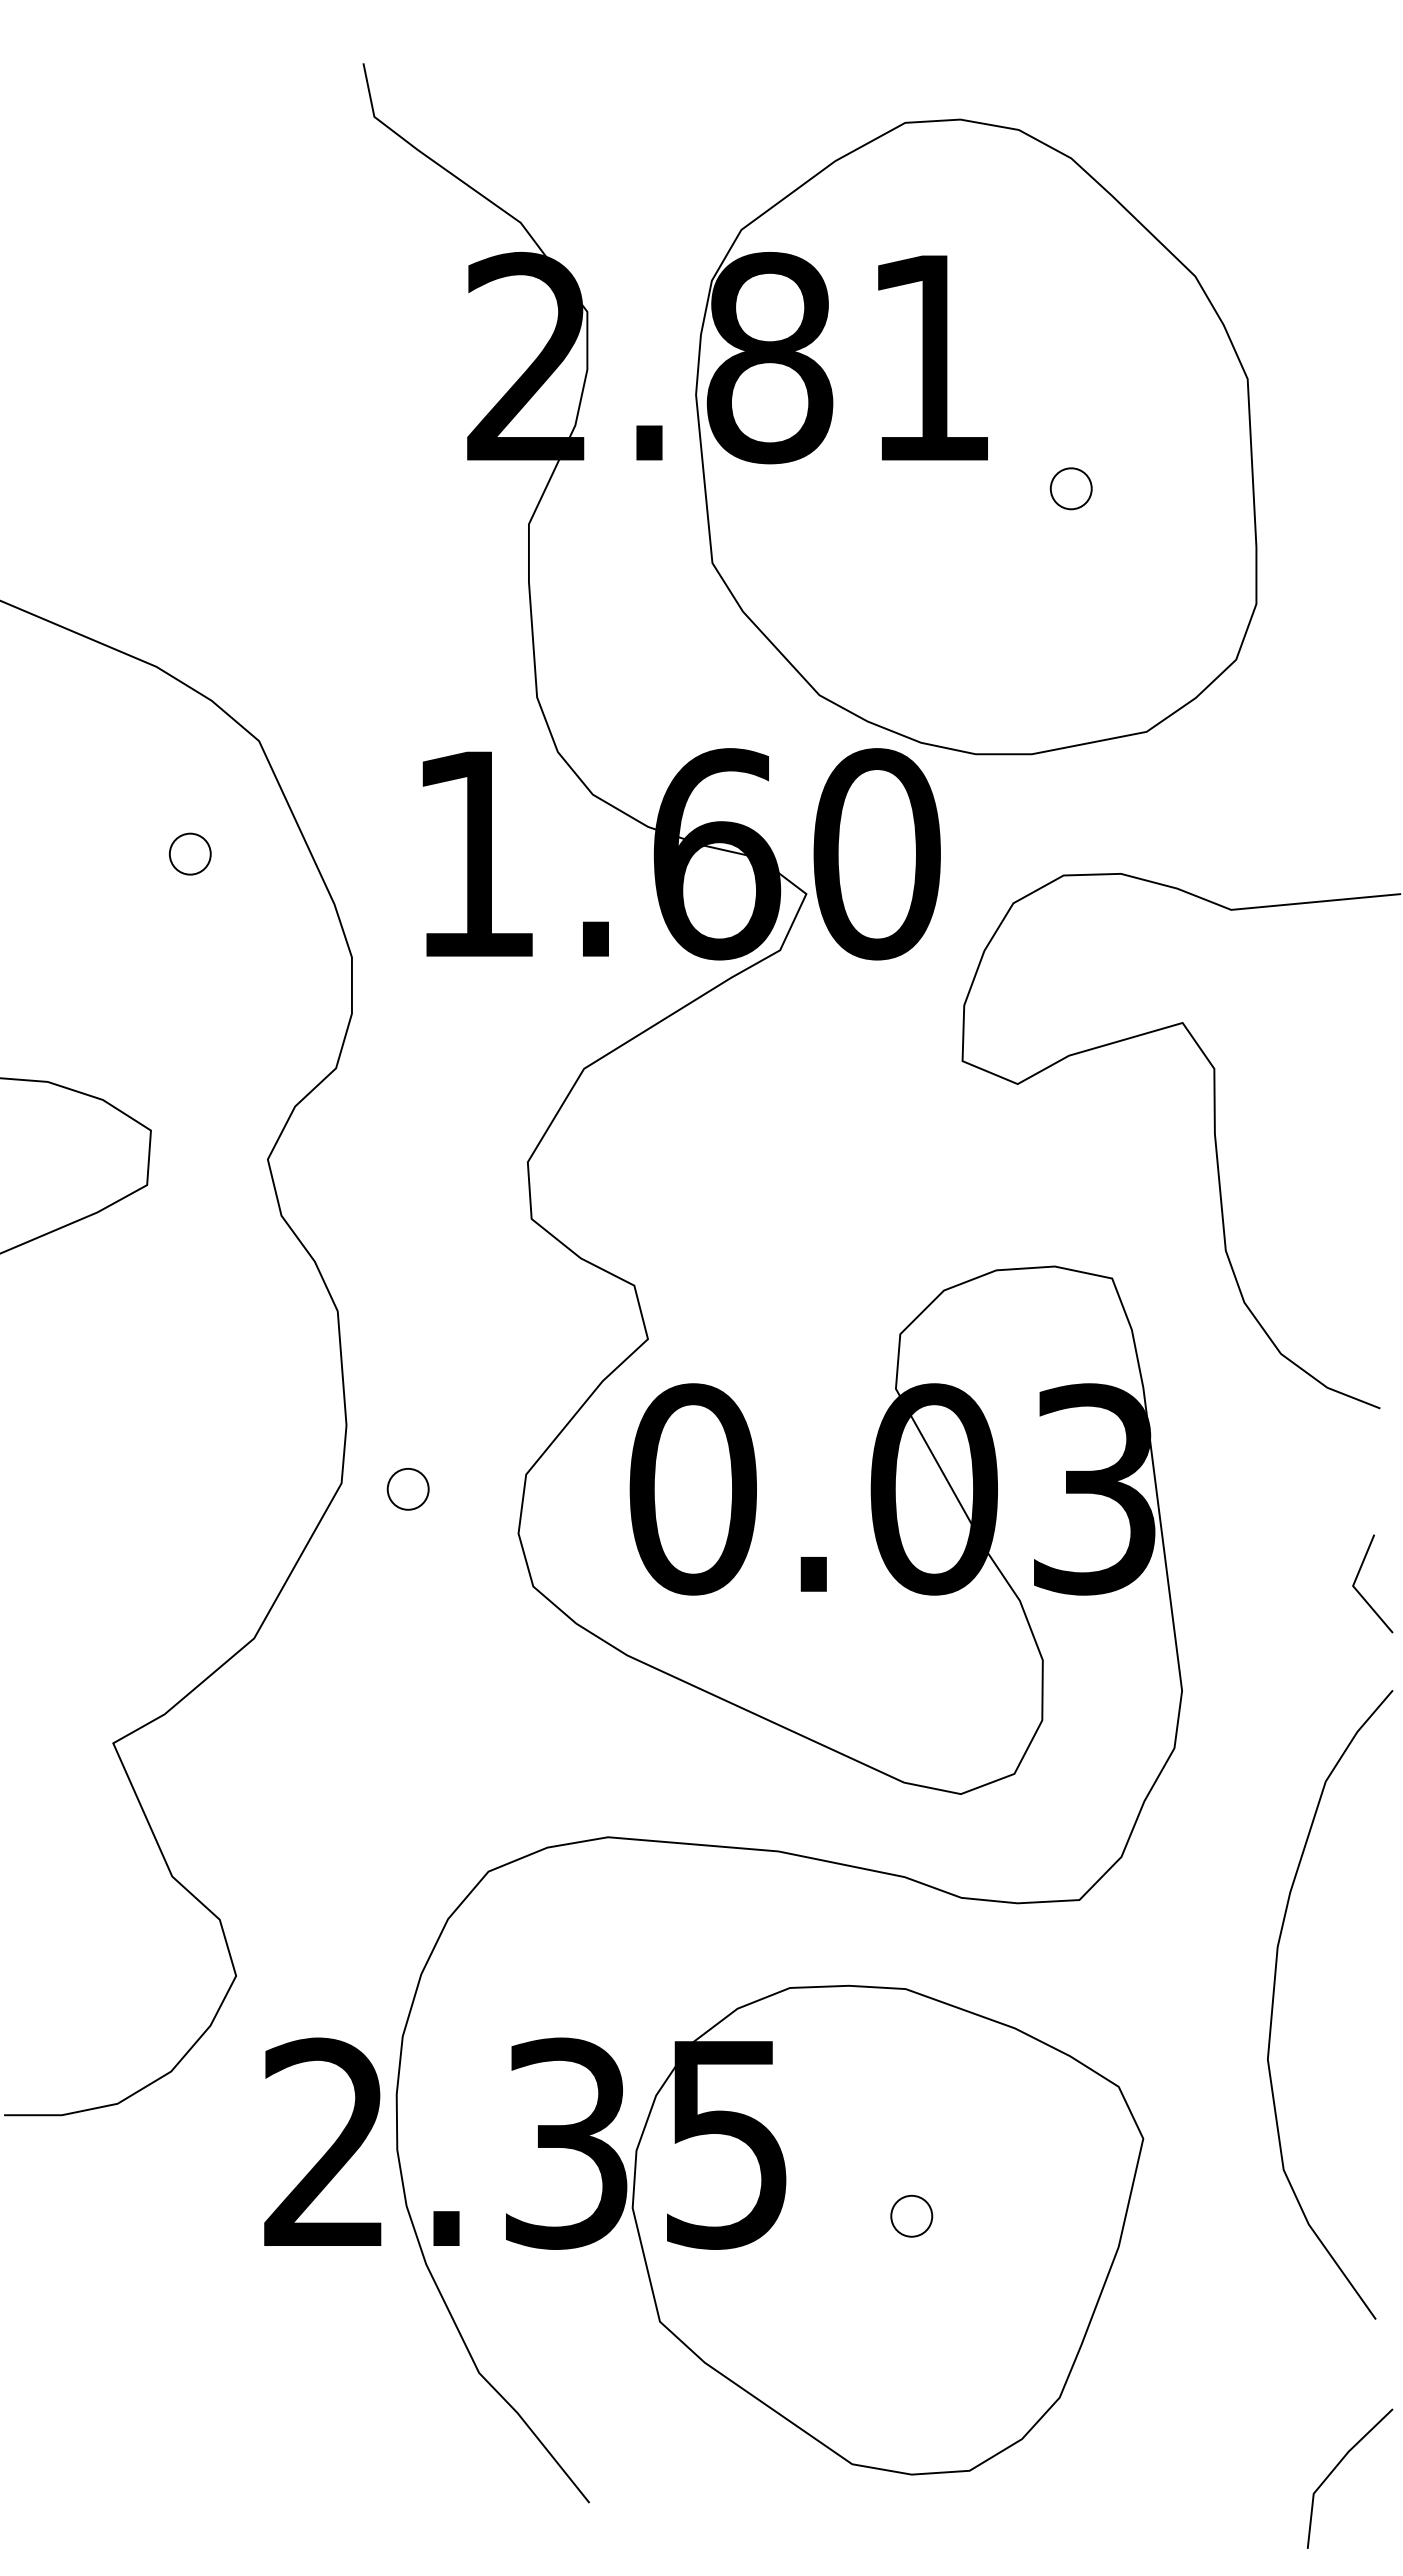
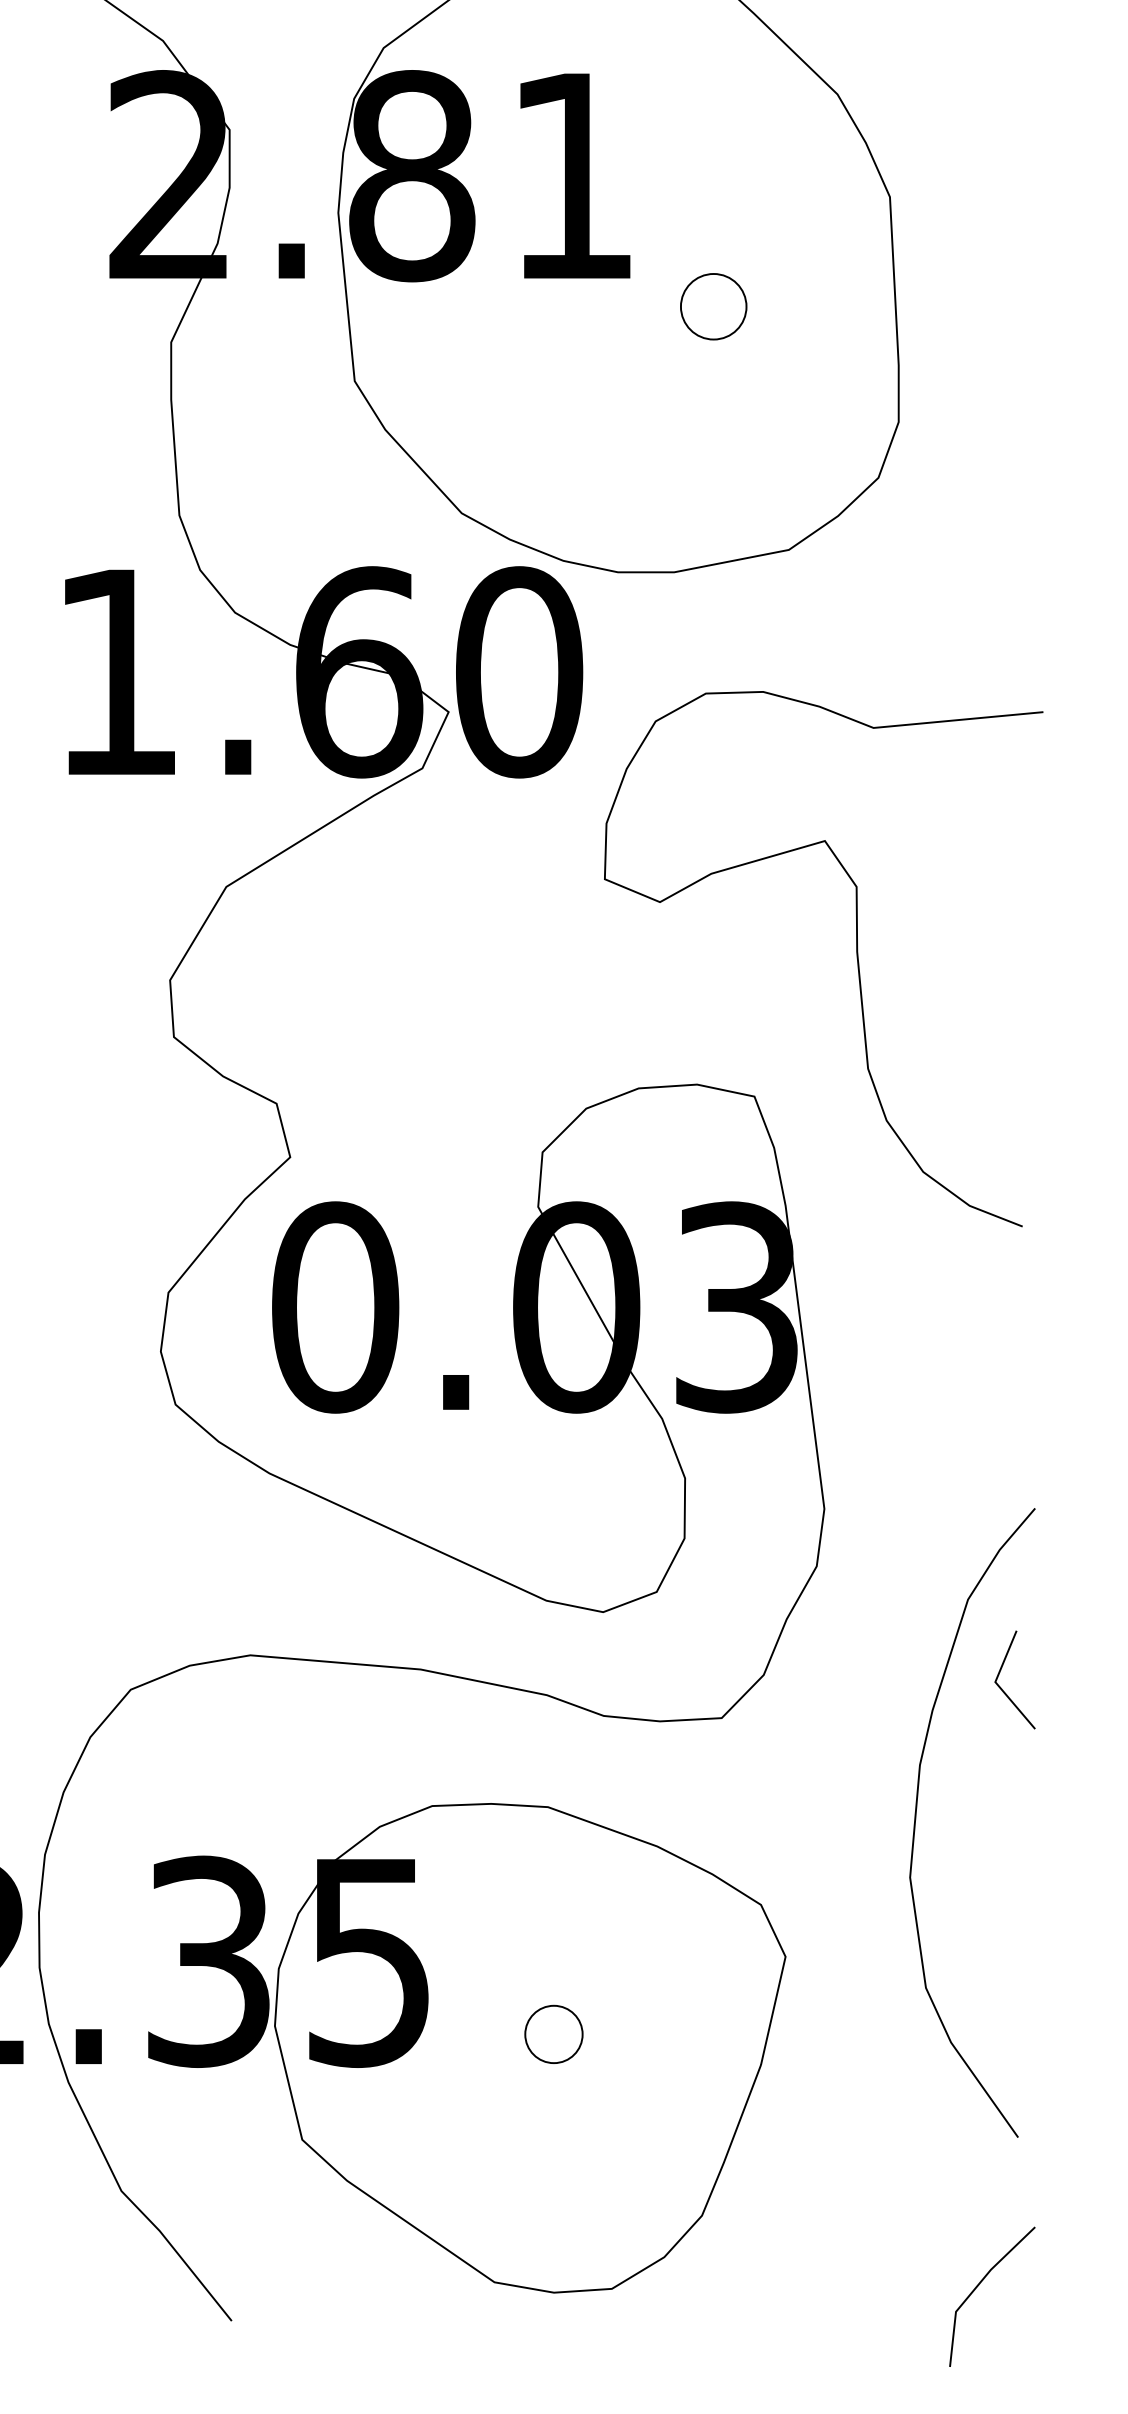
part: (1070, 488) -> (712, 306), size x1.6
part: (407, 1489) -> (49, 1307), removed
line: (1361, 1594) -> (1003, 1690), moved
part: (911, 2215) -> (553, 2033), size x1.4

